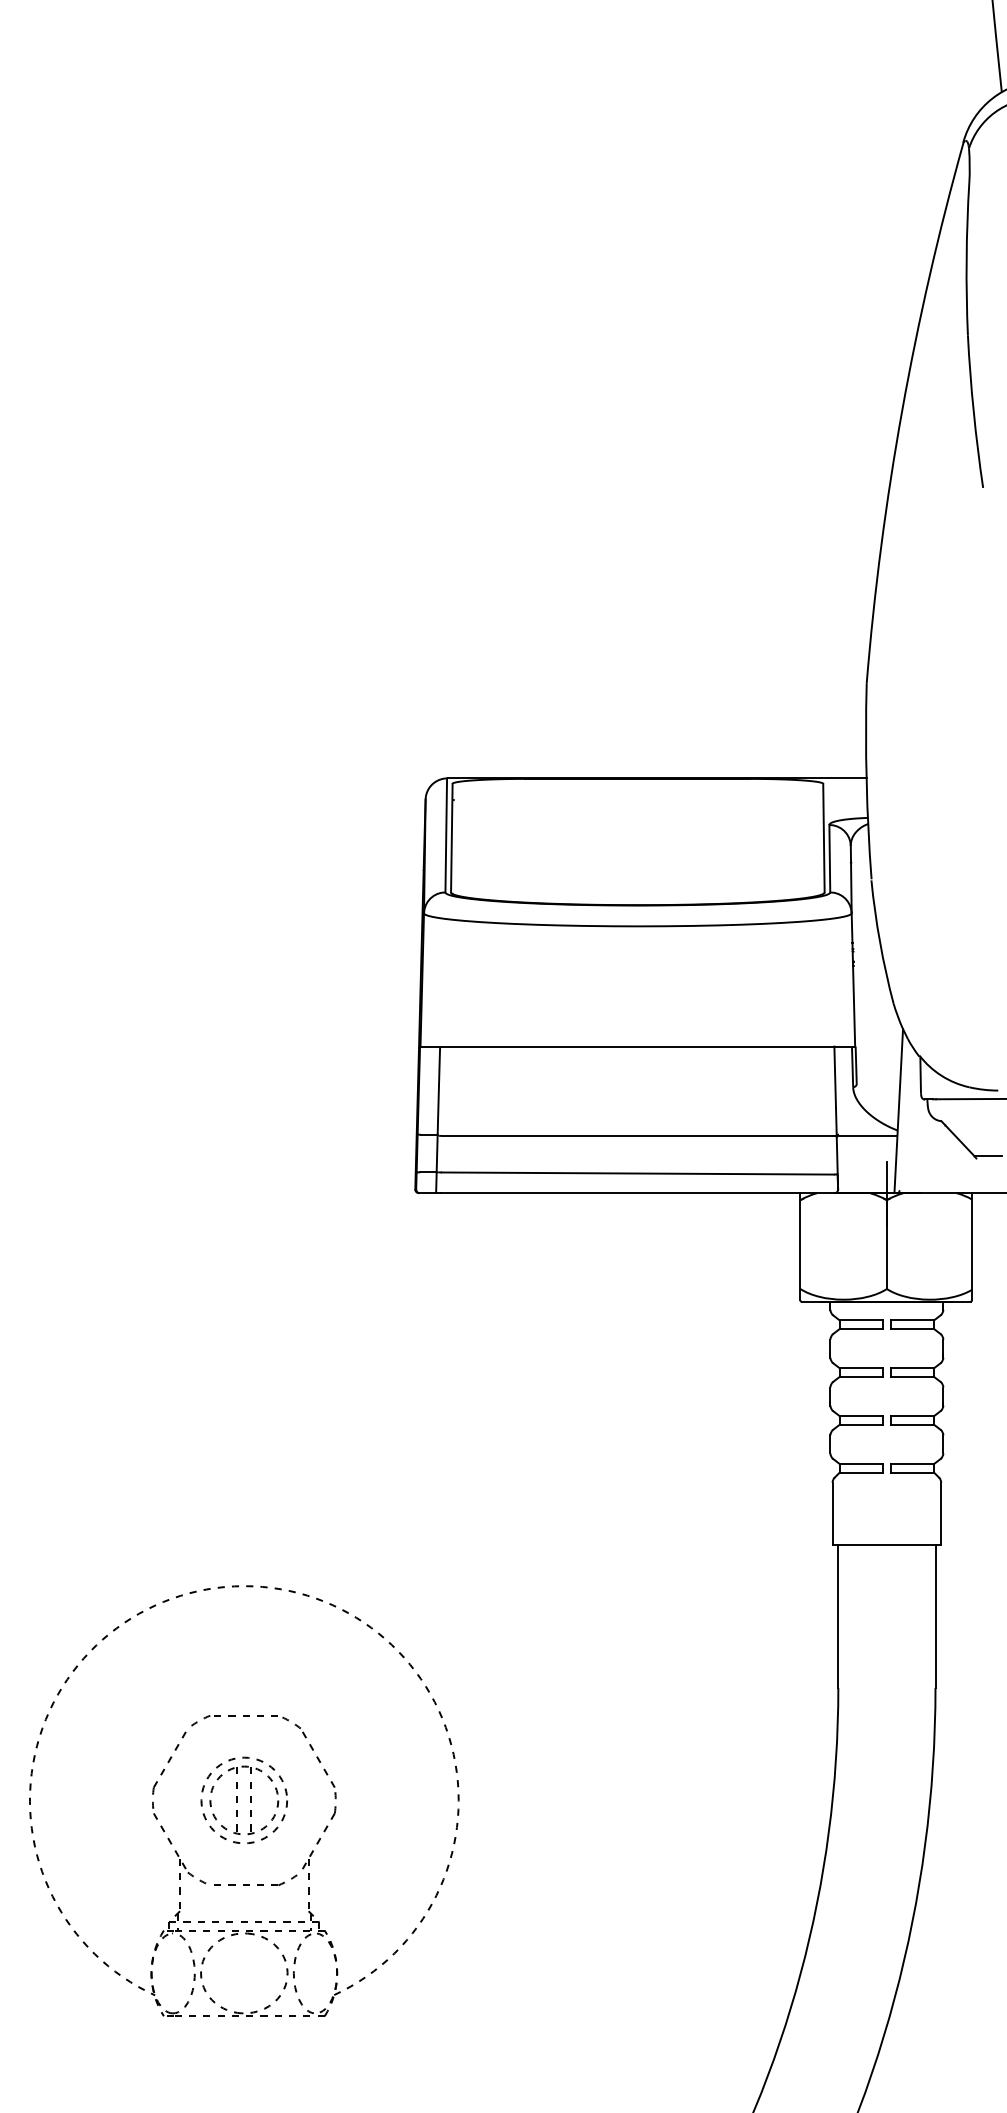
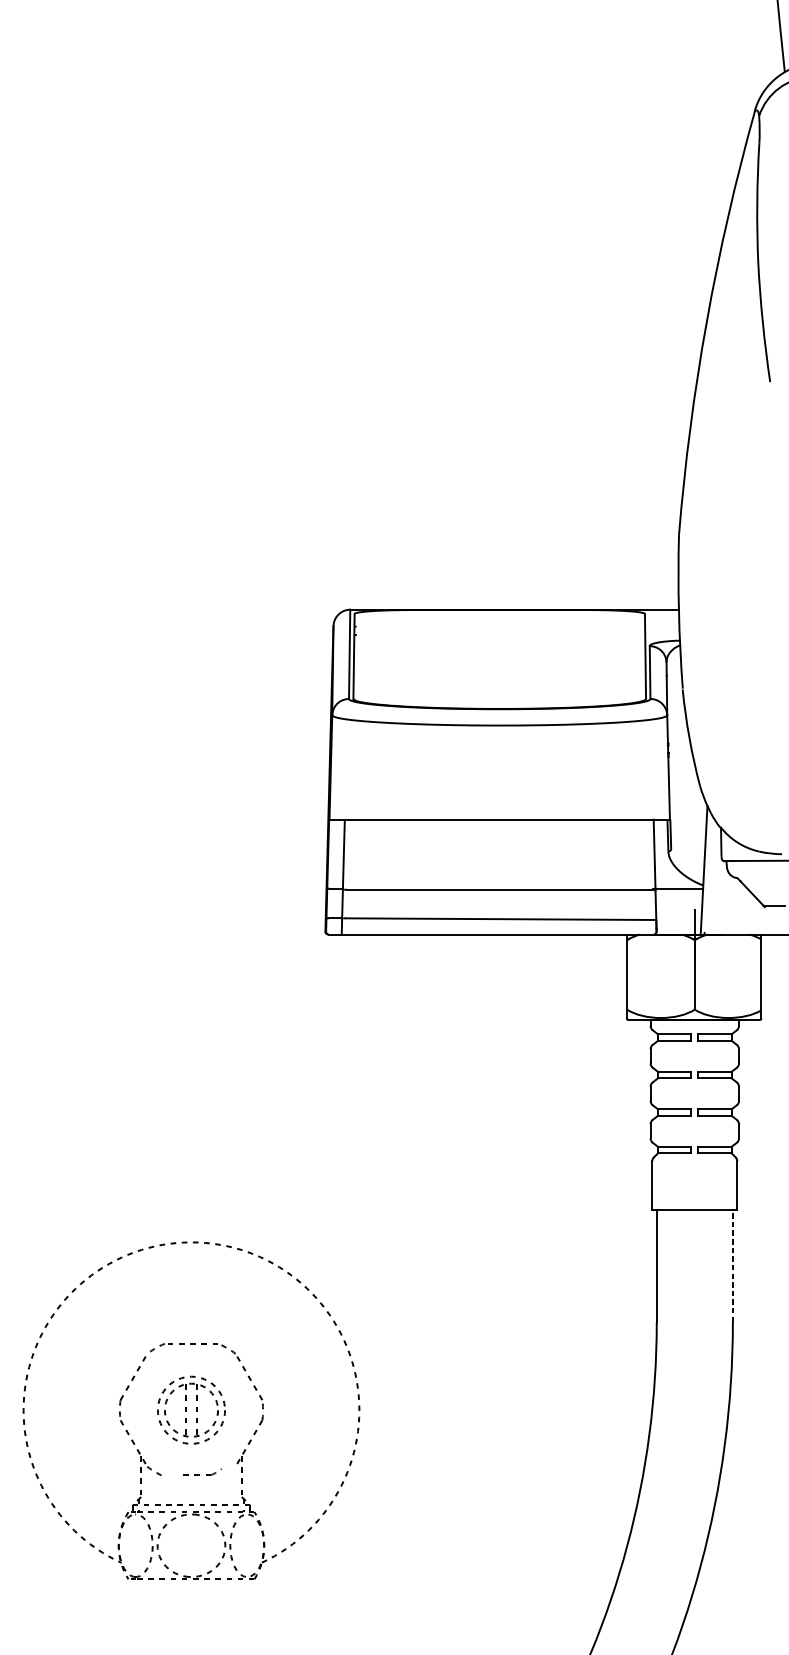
line: (935, 1616) -> (732, 1266), solid -> dashed
part: (255, 1879) -> (200, 1472), size x0.6

